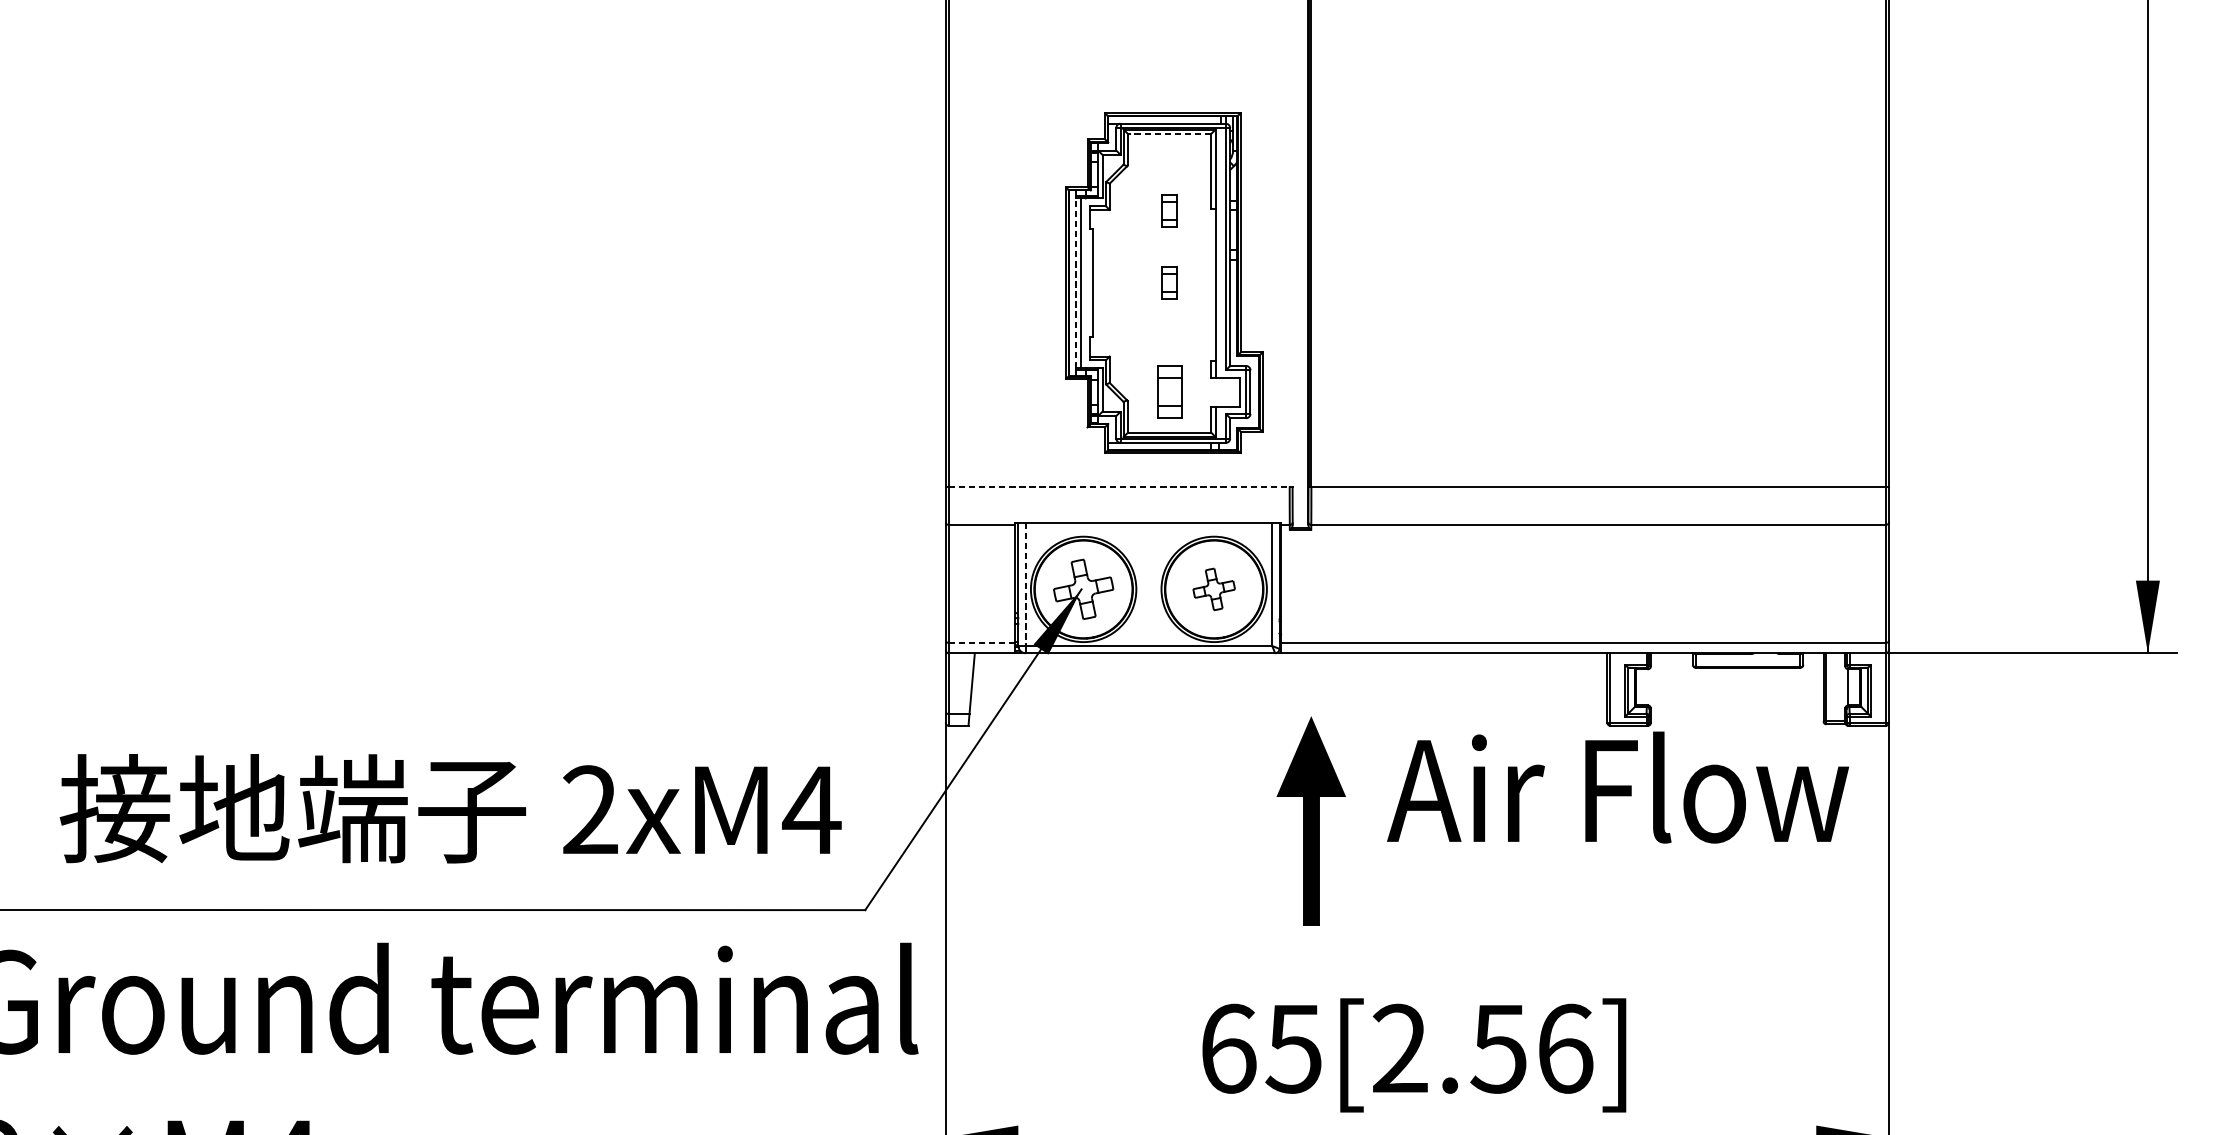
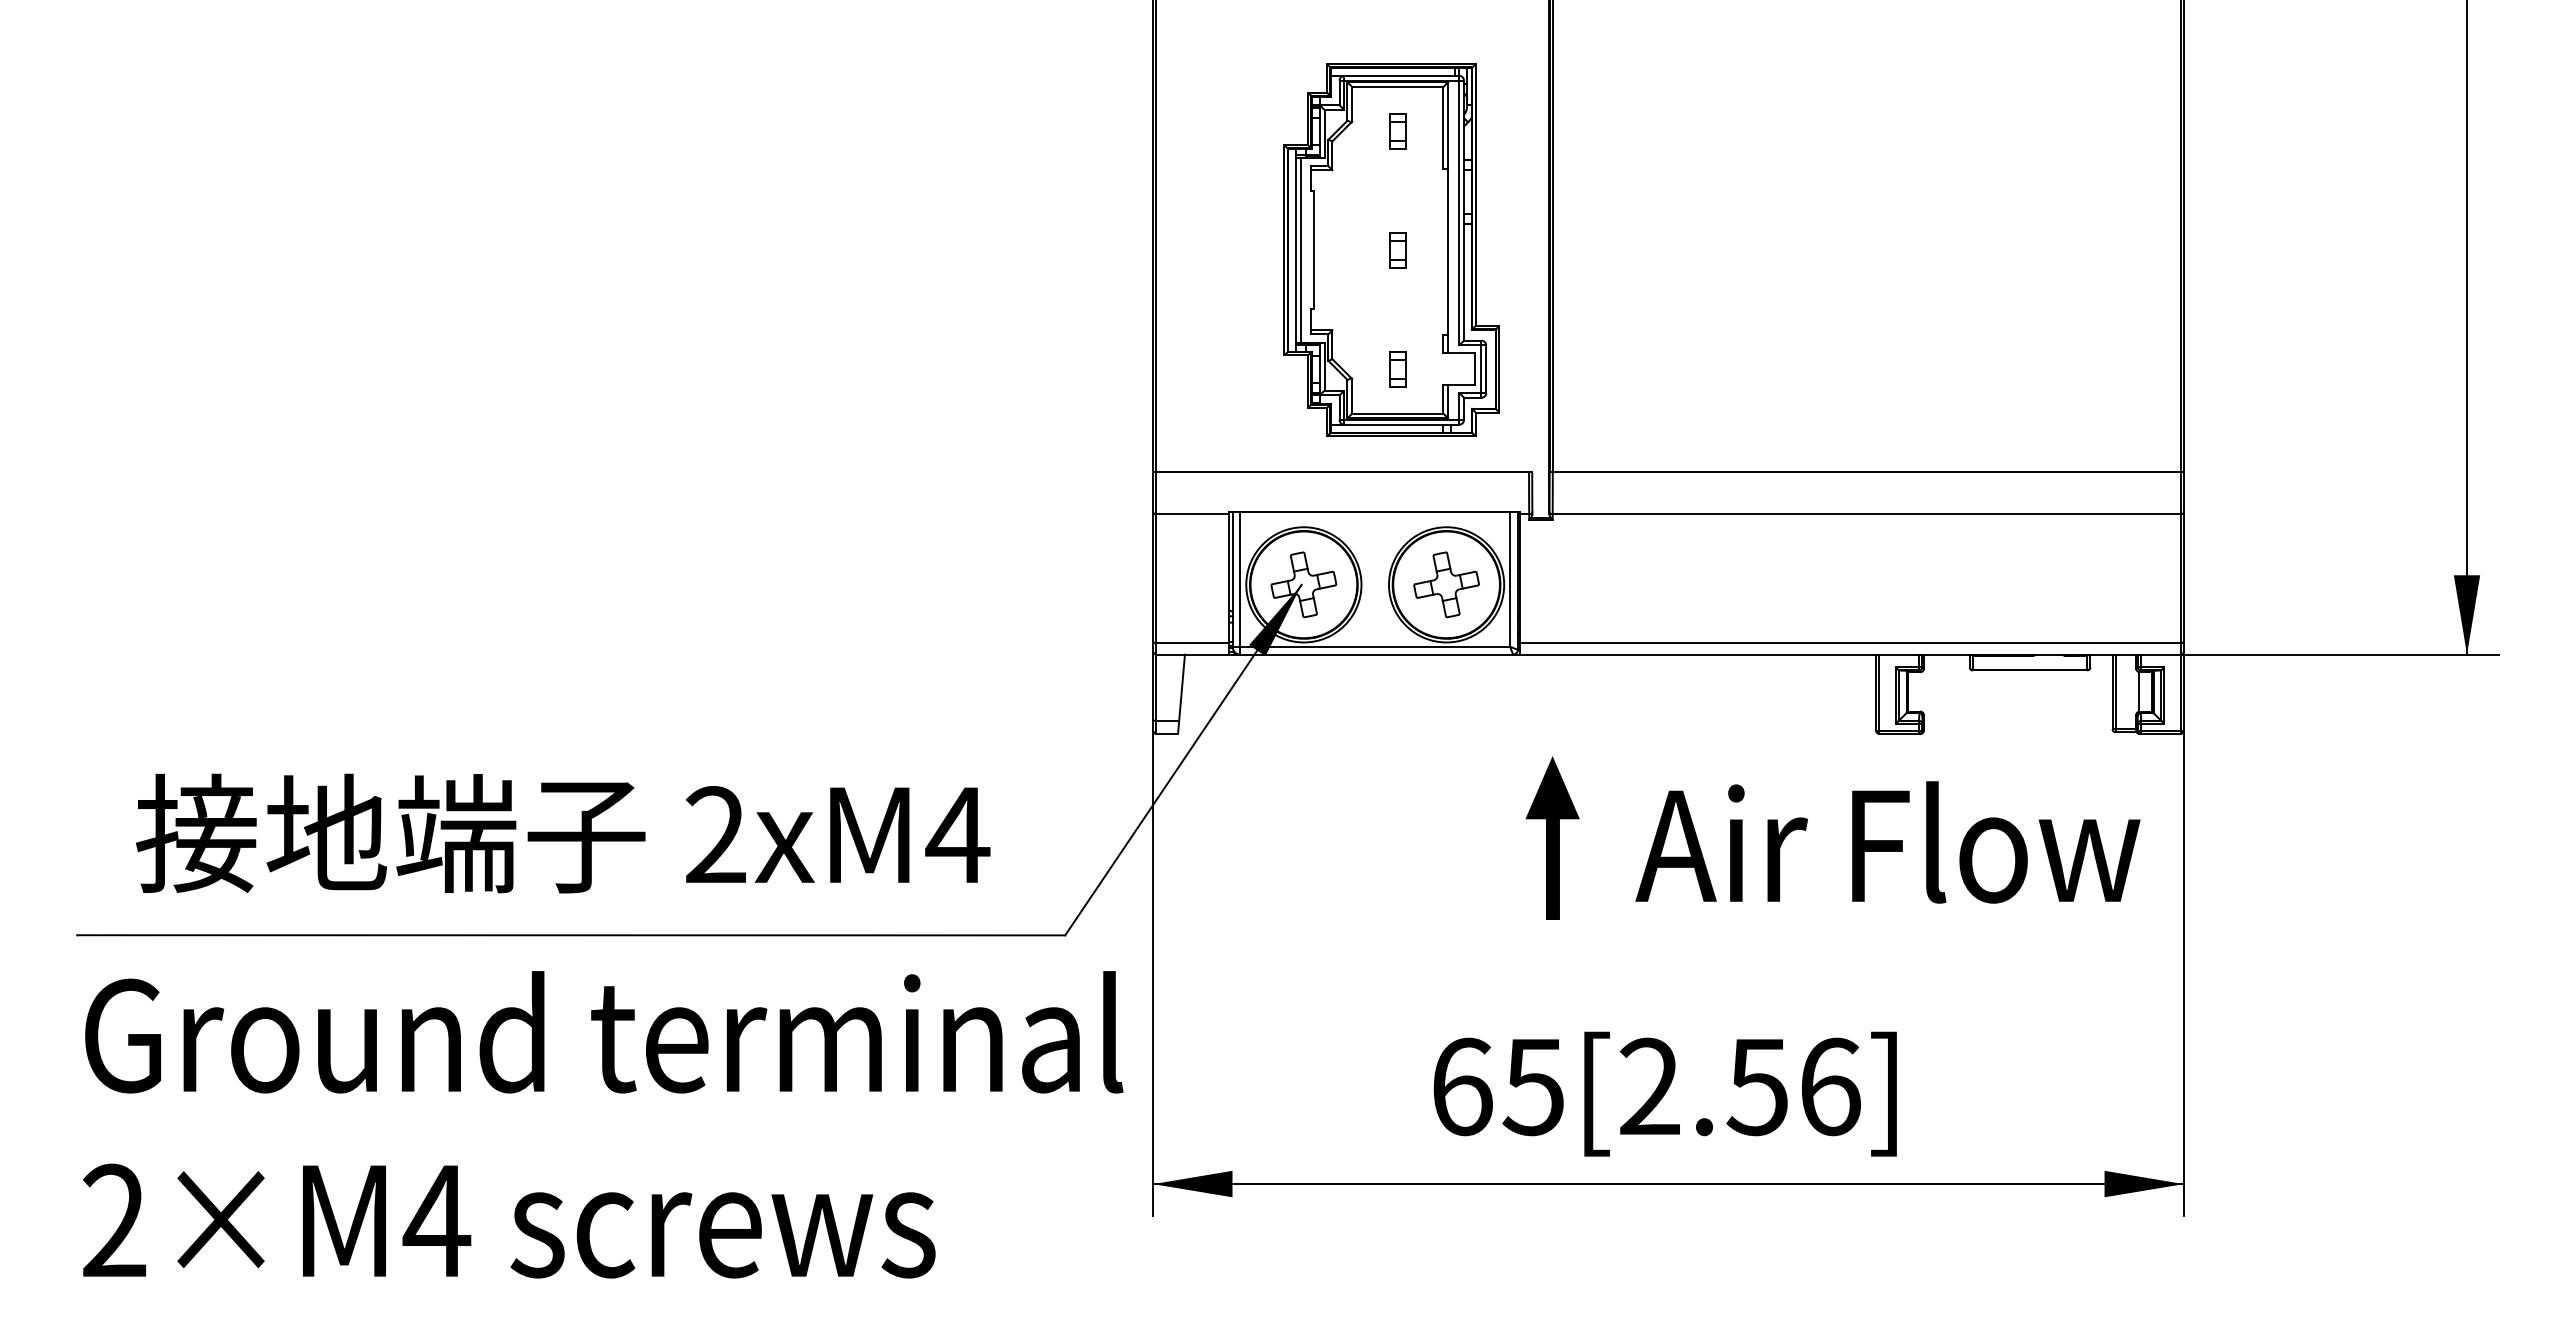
line: (1169, 134) -> (1397, 87), dashed -> solid
part: (1169, 211) -> (1397, 131), moved
line: (1075, 283) -> (1295, 250), dashed -> solid
part: (1169, 392) -> (1397, 369), size x0.62
line: (1119, 486) -> (1343, 472), dashed -> solid
line: (1025, 584) -> (1240, 579), dashed -> solid
part: (1214, 589) -> (1446, 584), size x1.43
line: (982, 643) -> (1193, 643), dashed -> solid
text: (1617, 787) -> (1887, 842), moved
text: (451, 808) -> (563, 833), moved
part: (1311, 820) -> (1552, 837), size x0.71

